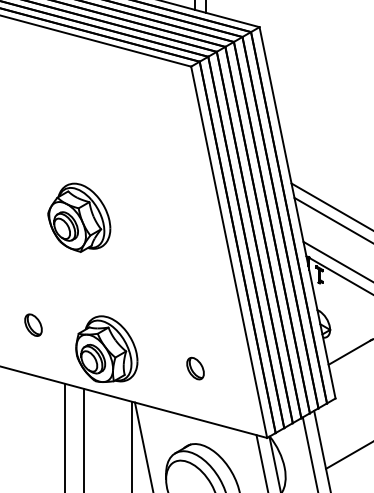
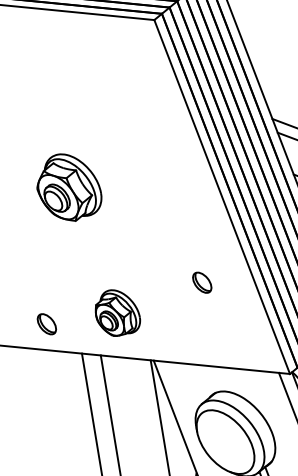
part: (33, 324) -> (46, 323), moved
part: (106, 348) -> (116, 311), size x0.7
part: (195, 368) -> (202, 282), moved

